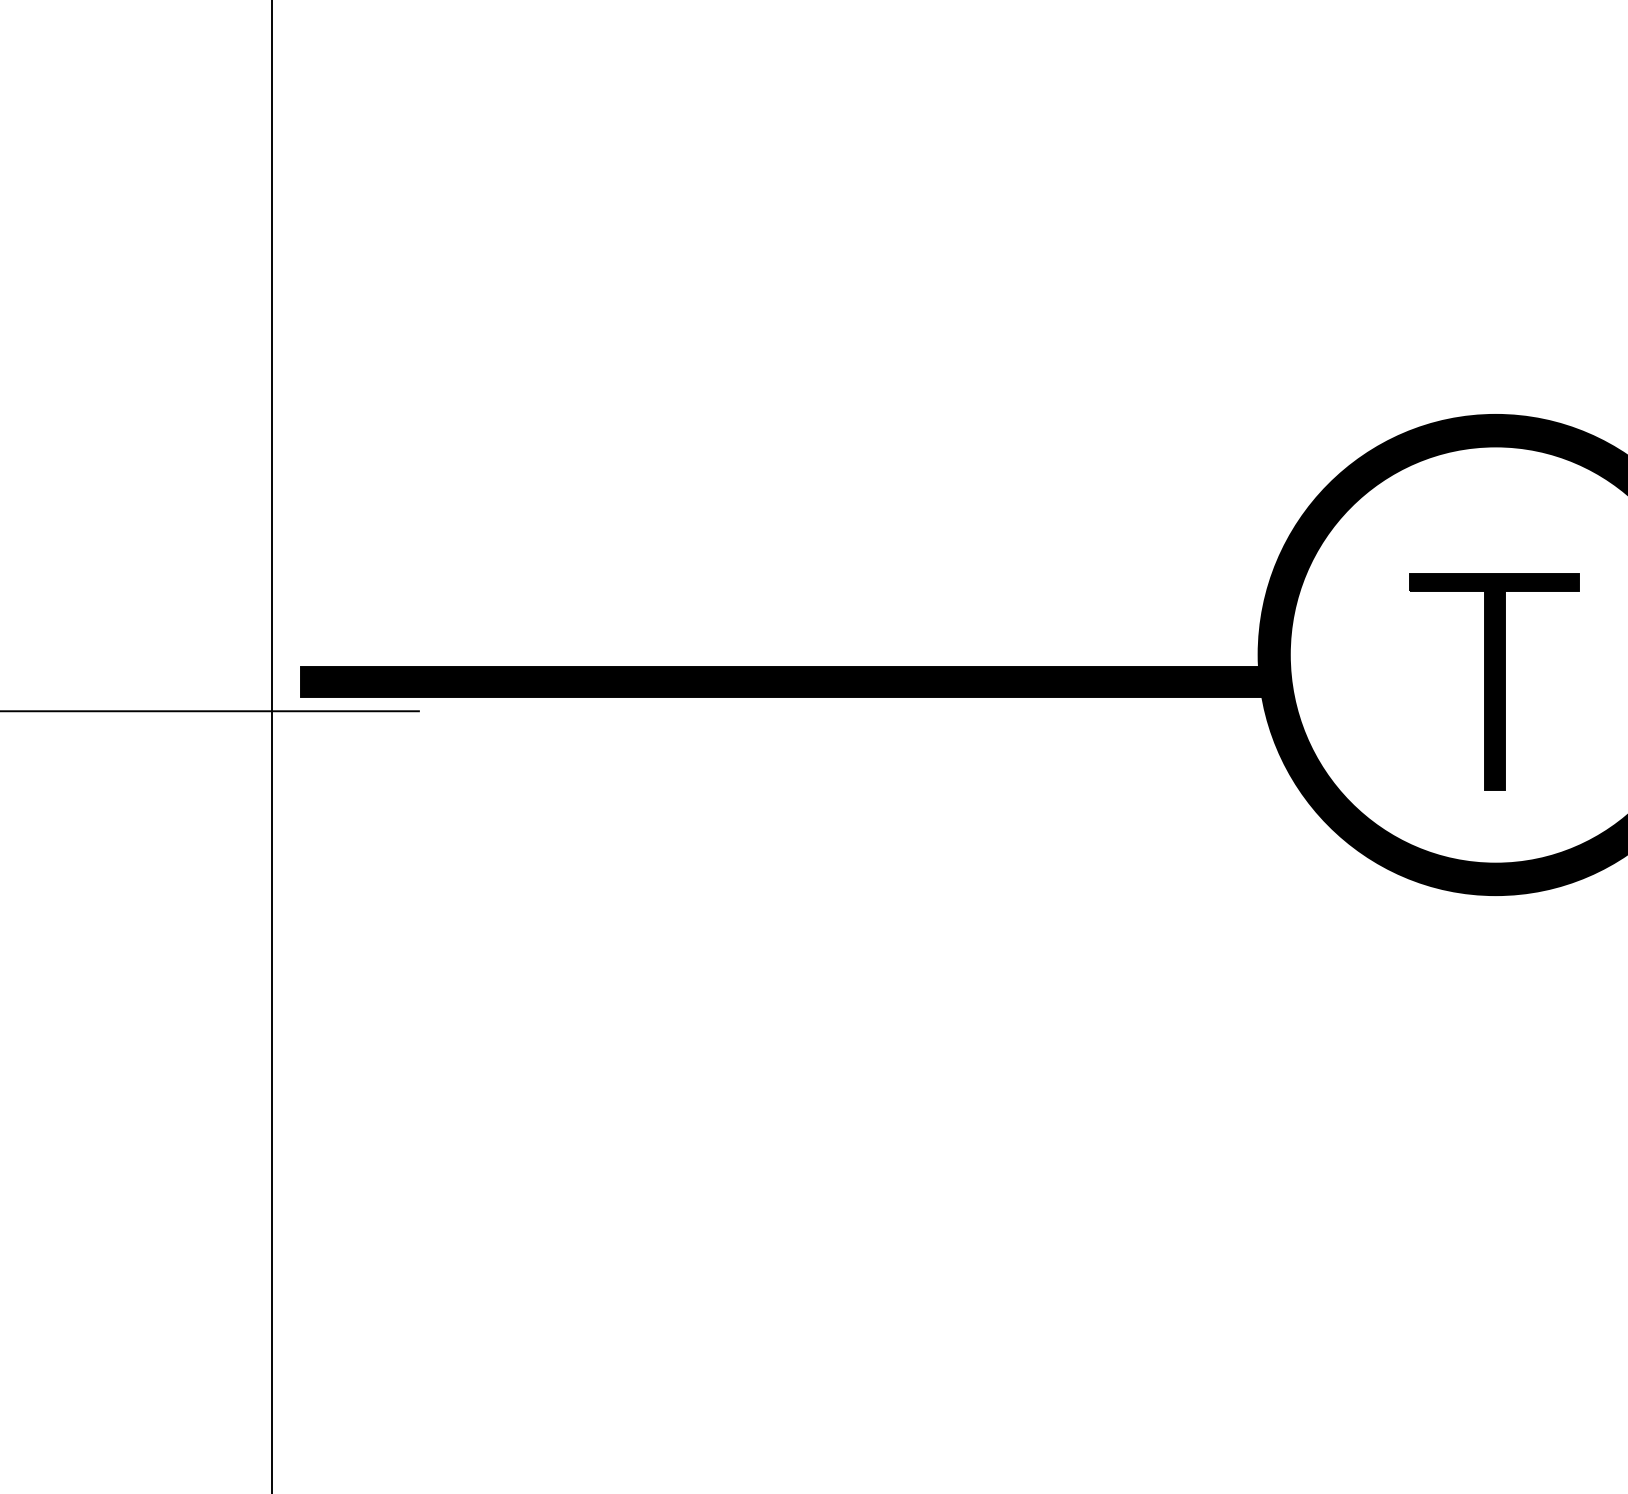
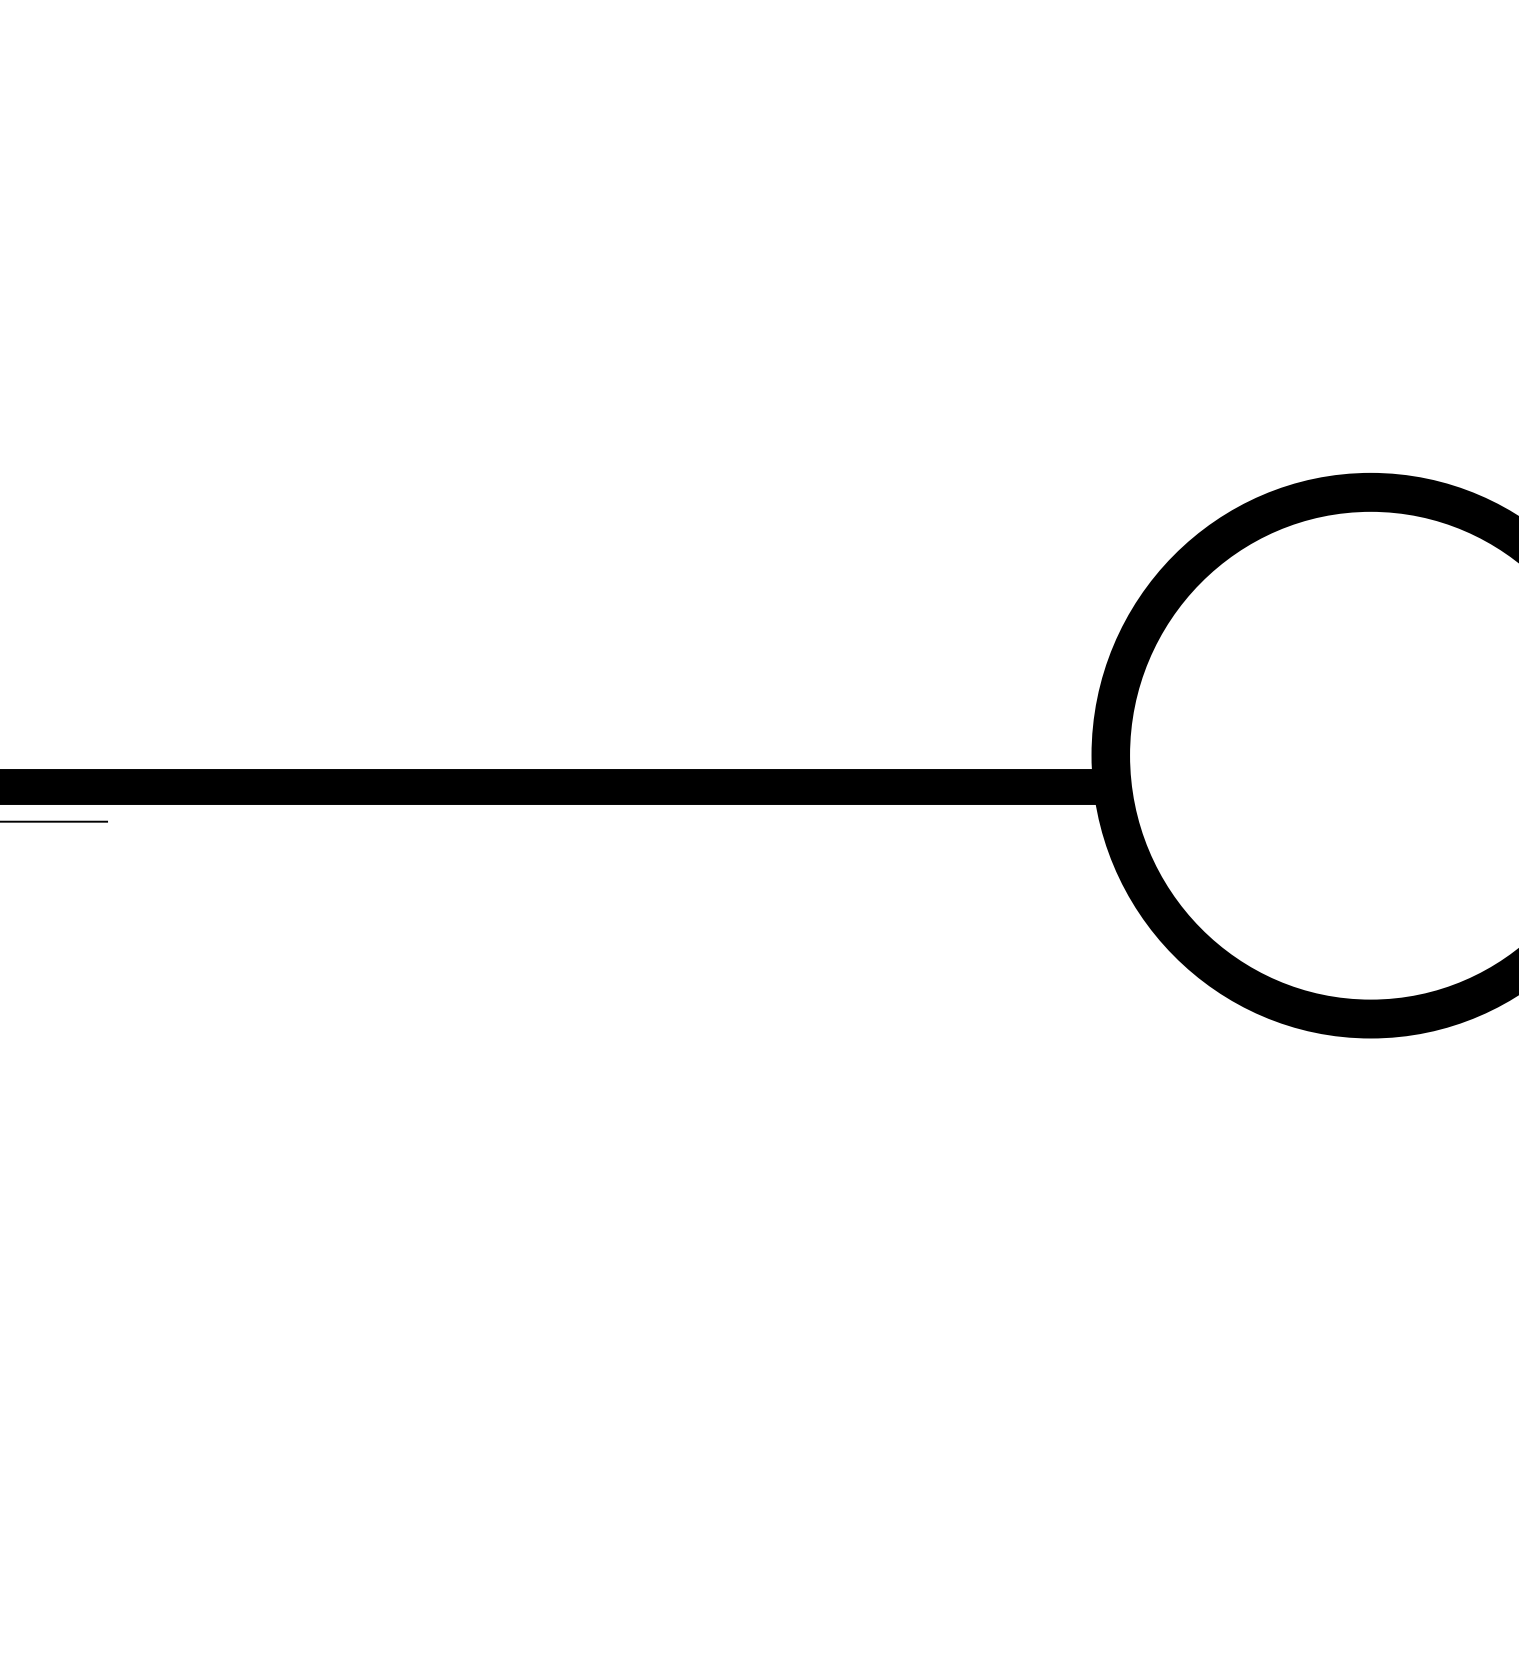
part: (1494, 681) -> (1369, 786), removed

